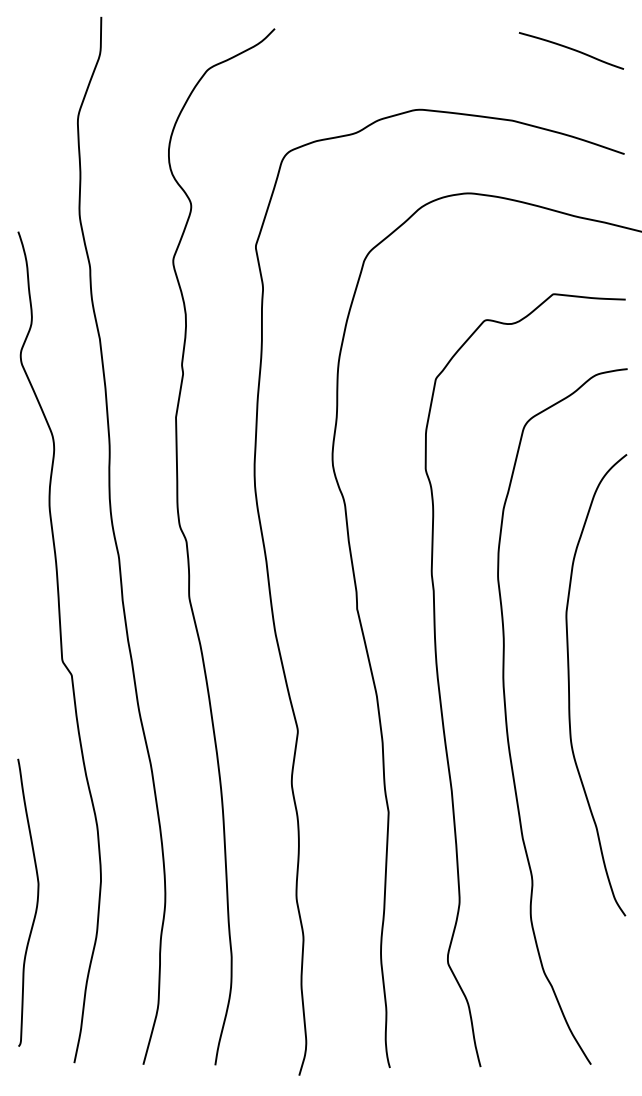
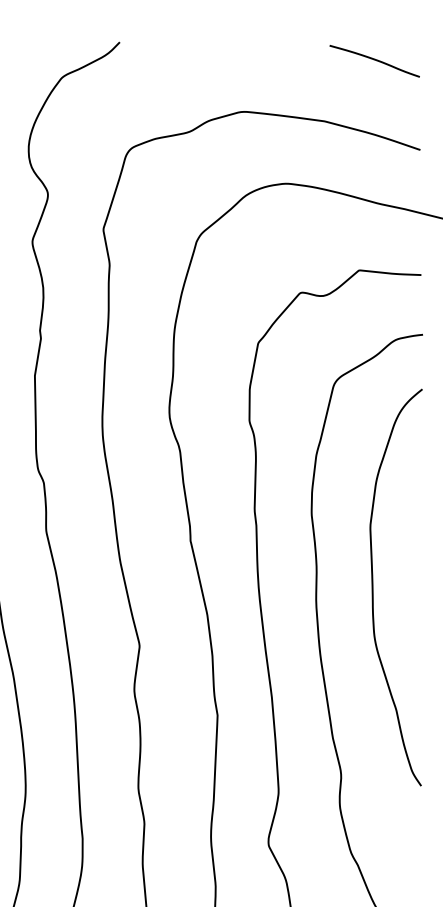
curve: (569, 685) -> (373, 587), moved

